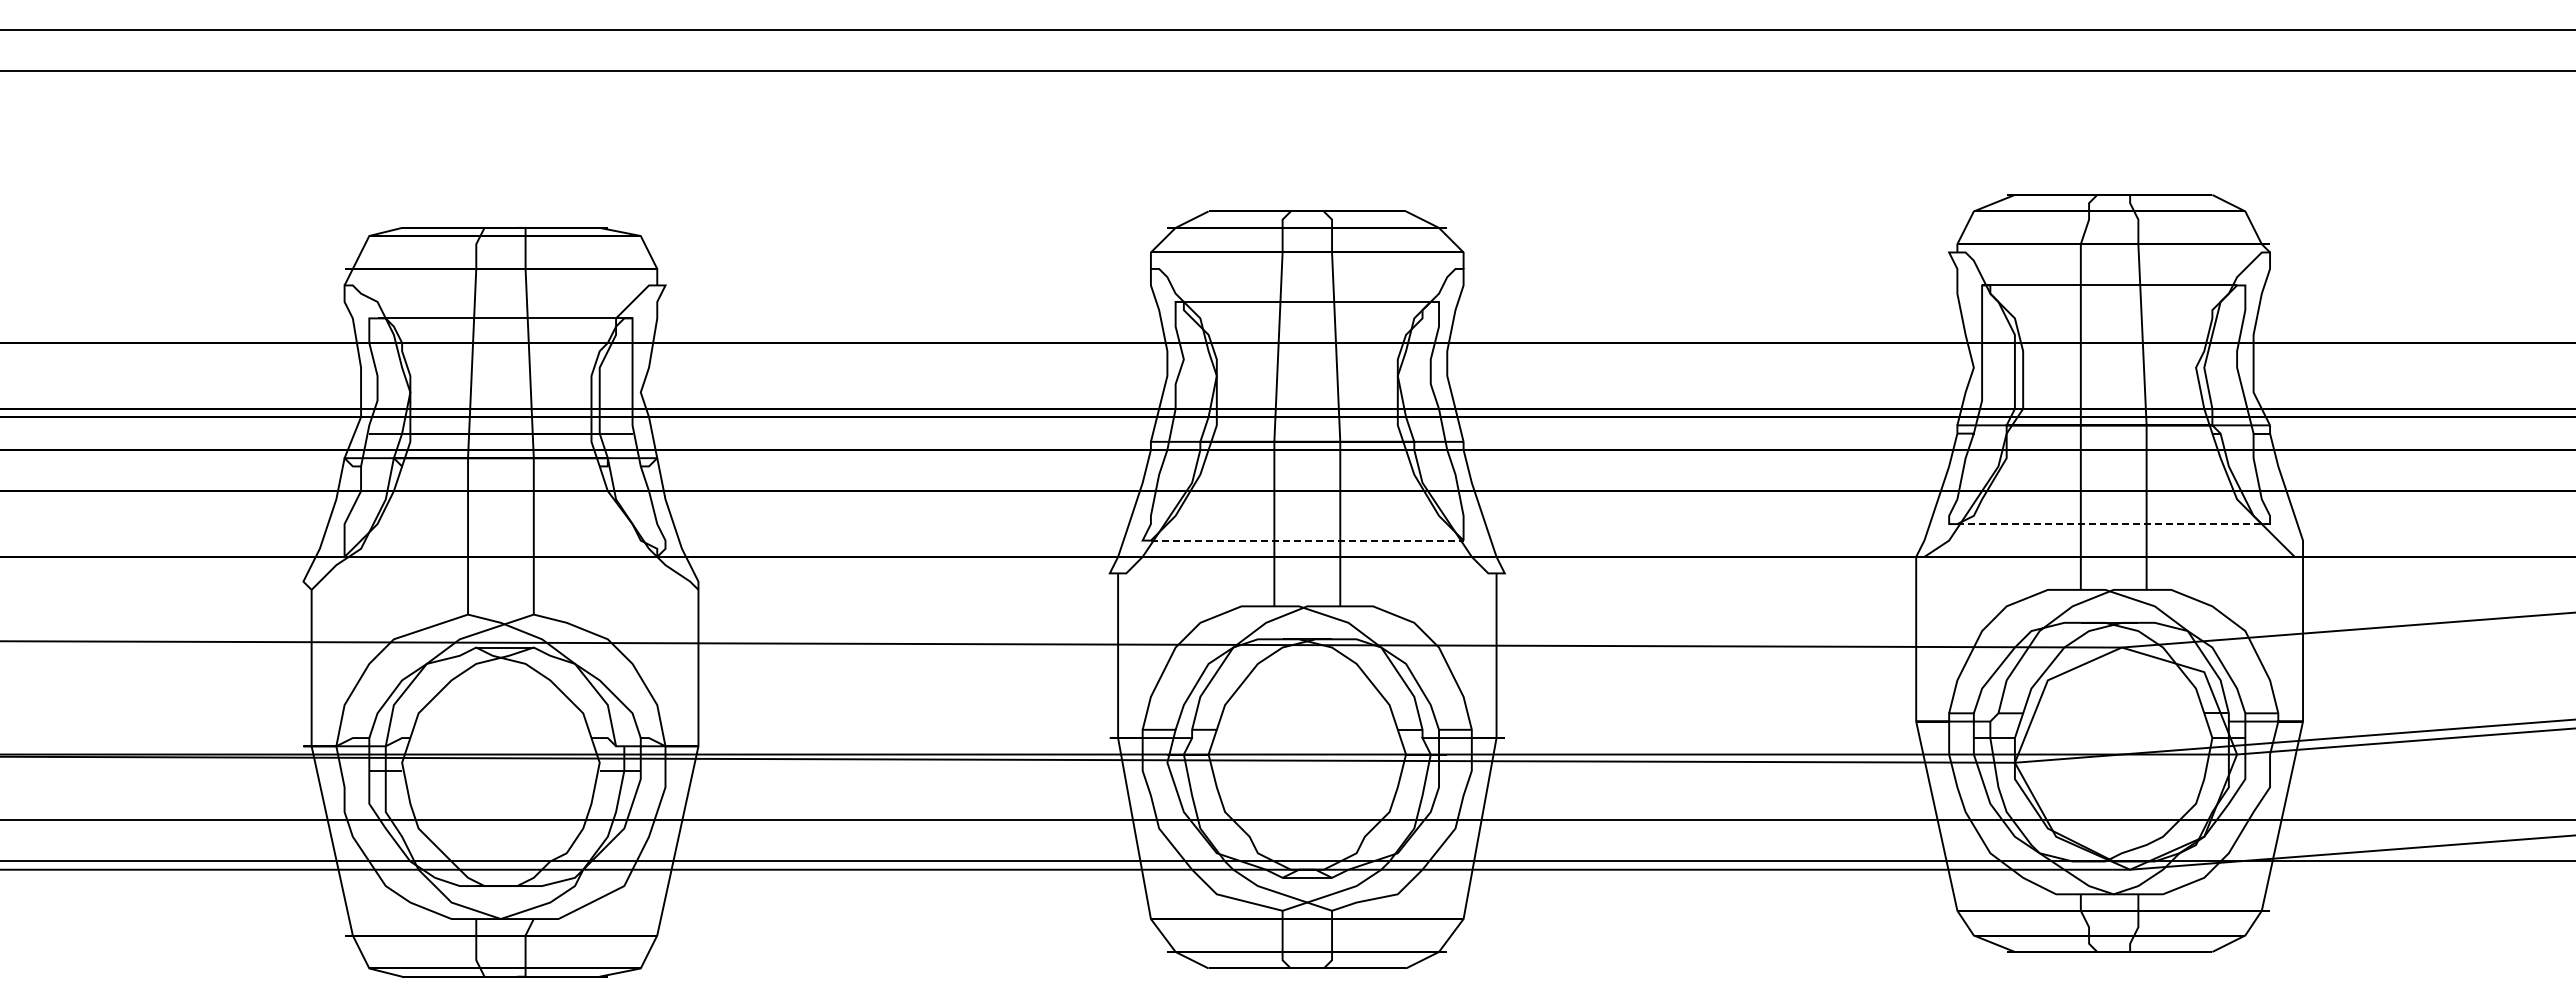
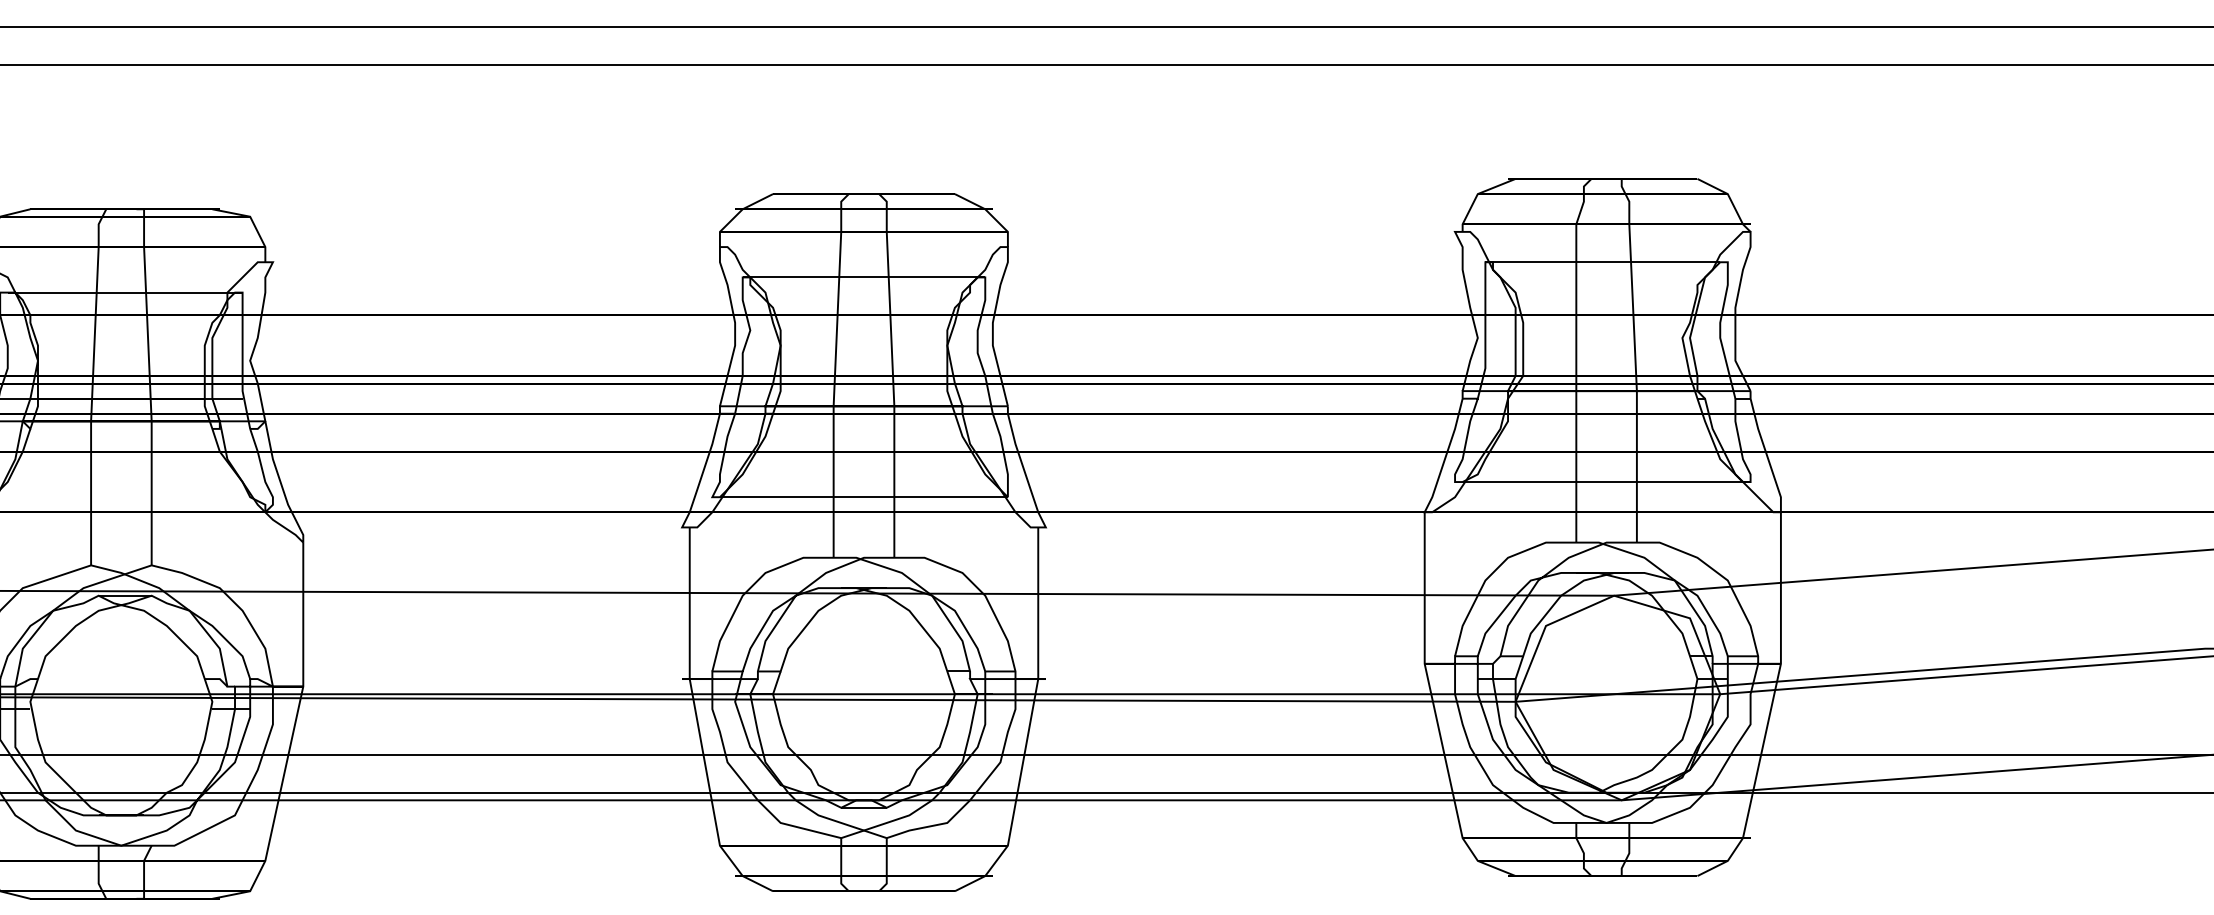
line: (2114, 524) -> (1607, 482), dashed -> solid
line: (1307, 540) -> (864, 497), dashed -> solid

